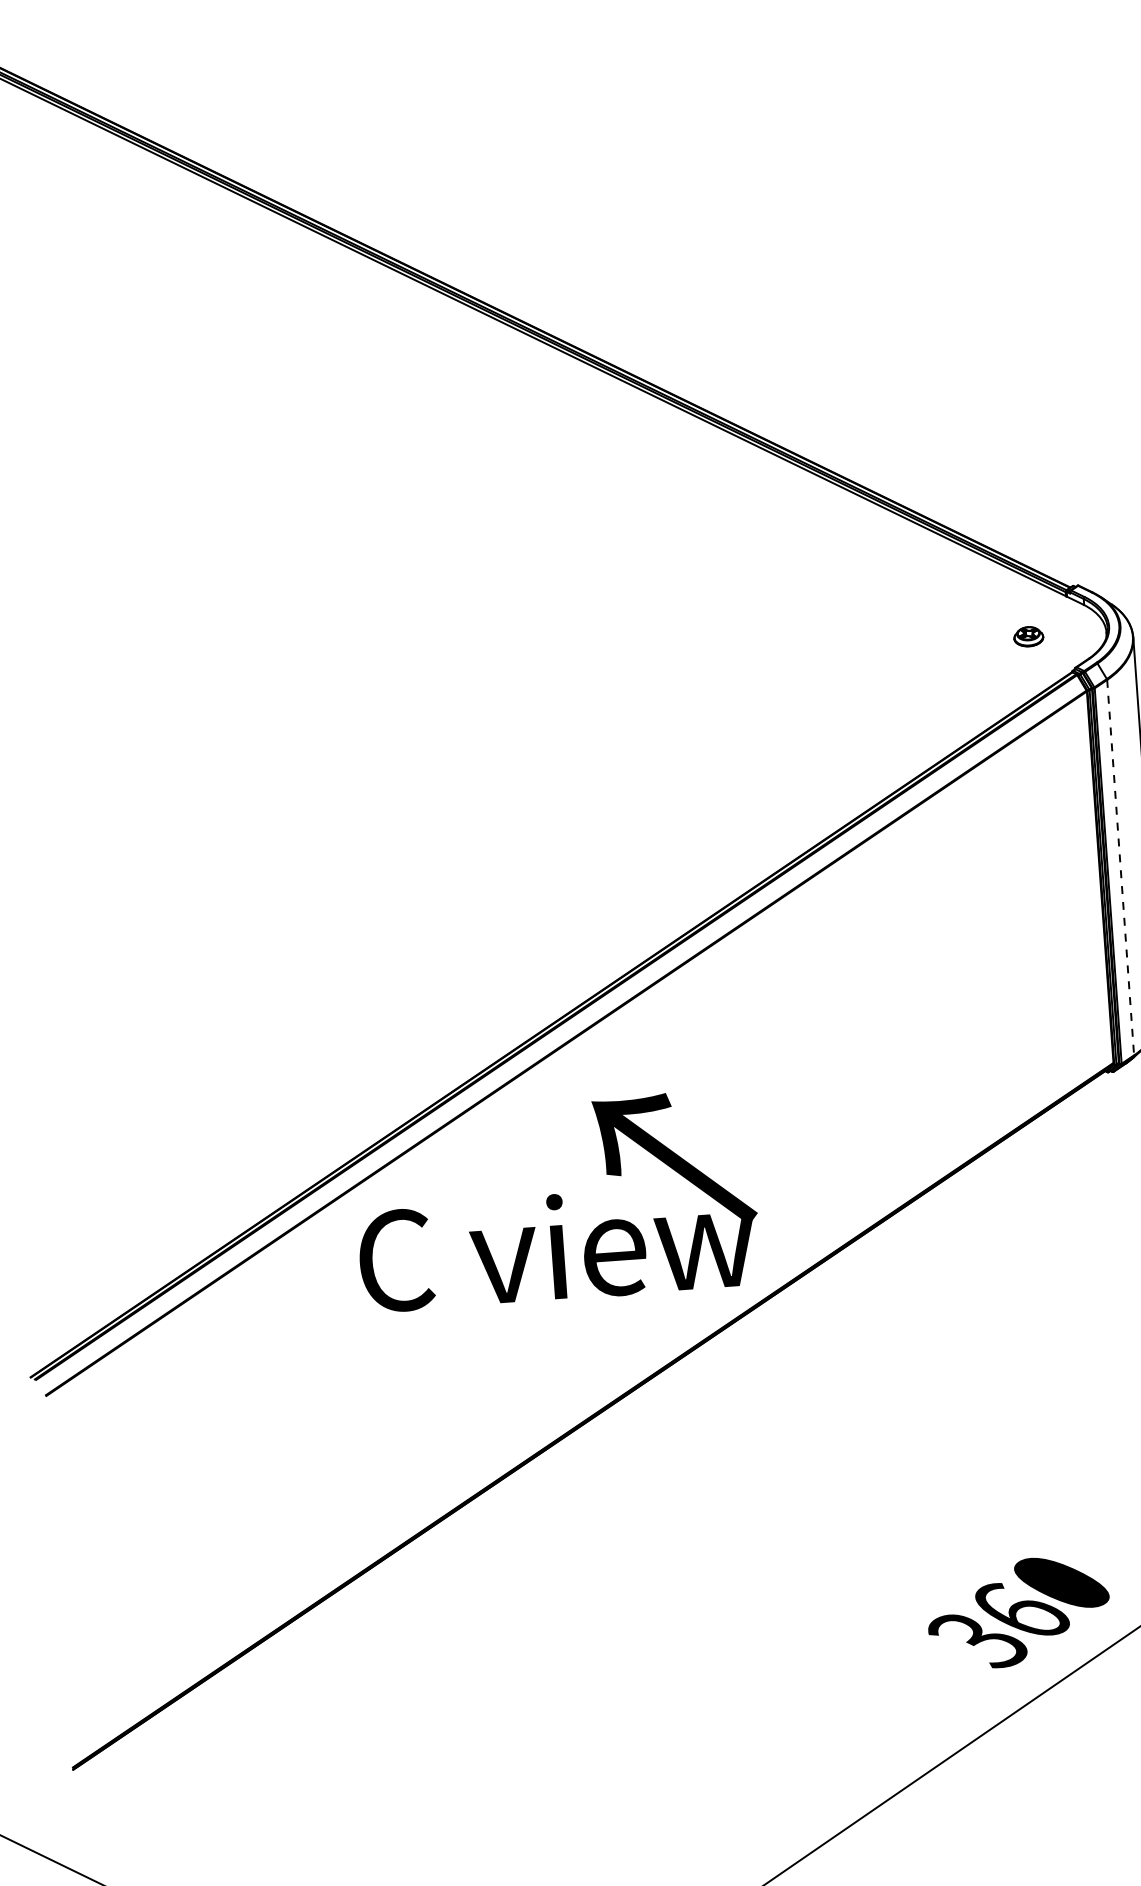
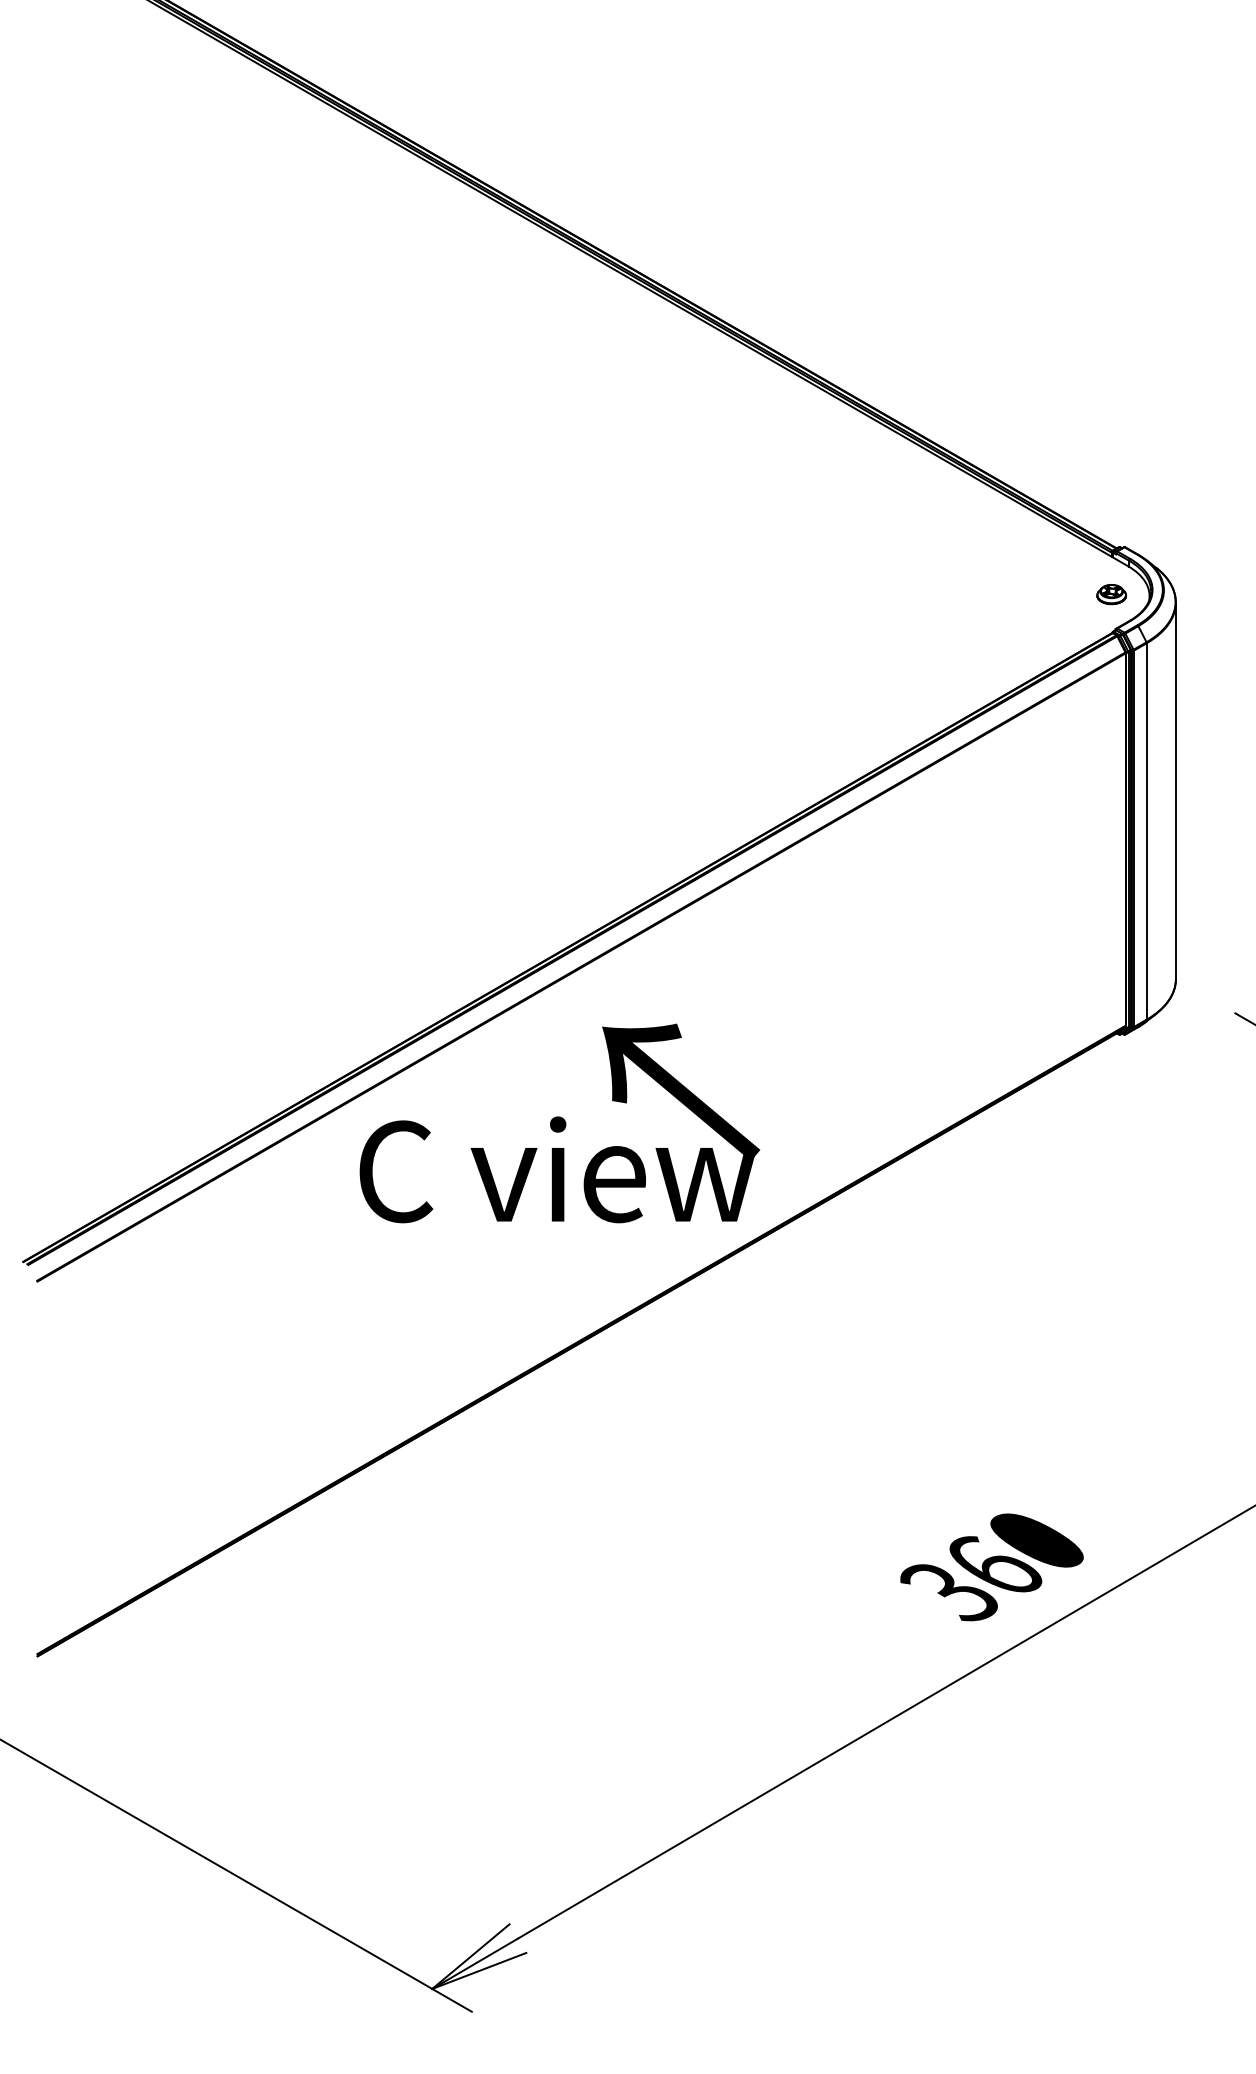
part: (1028, 636) -> (1111, 594), moved
line: (1120, 867) -> (1146, 831), dashed -> solid

